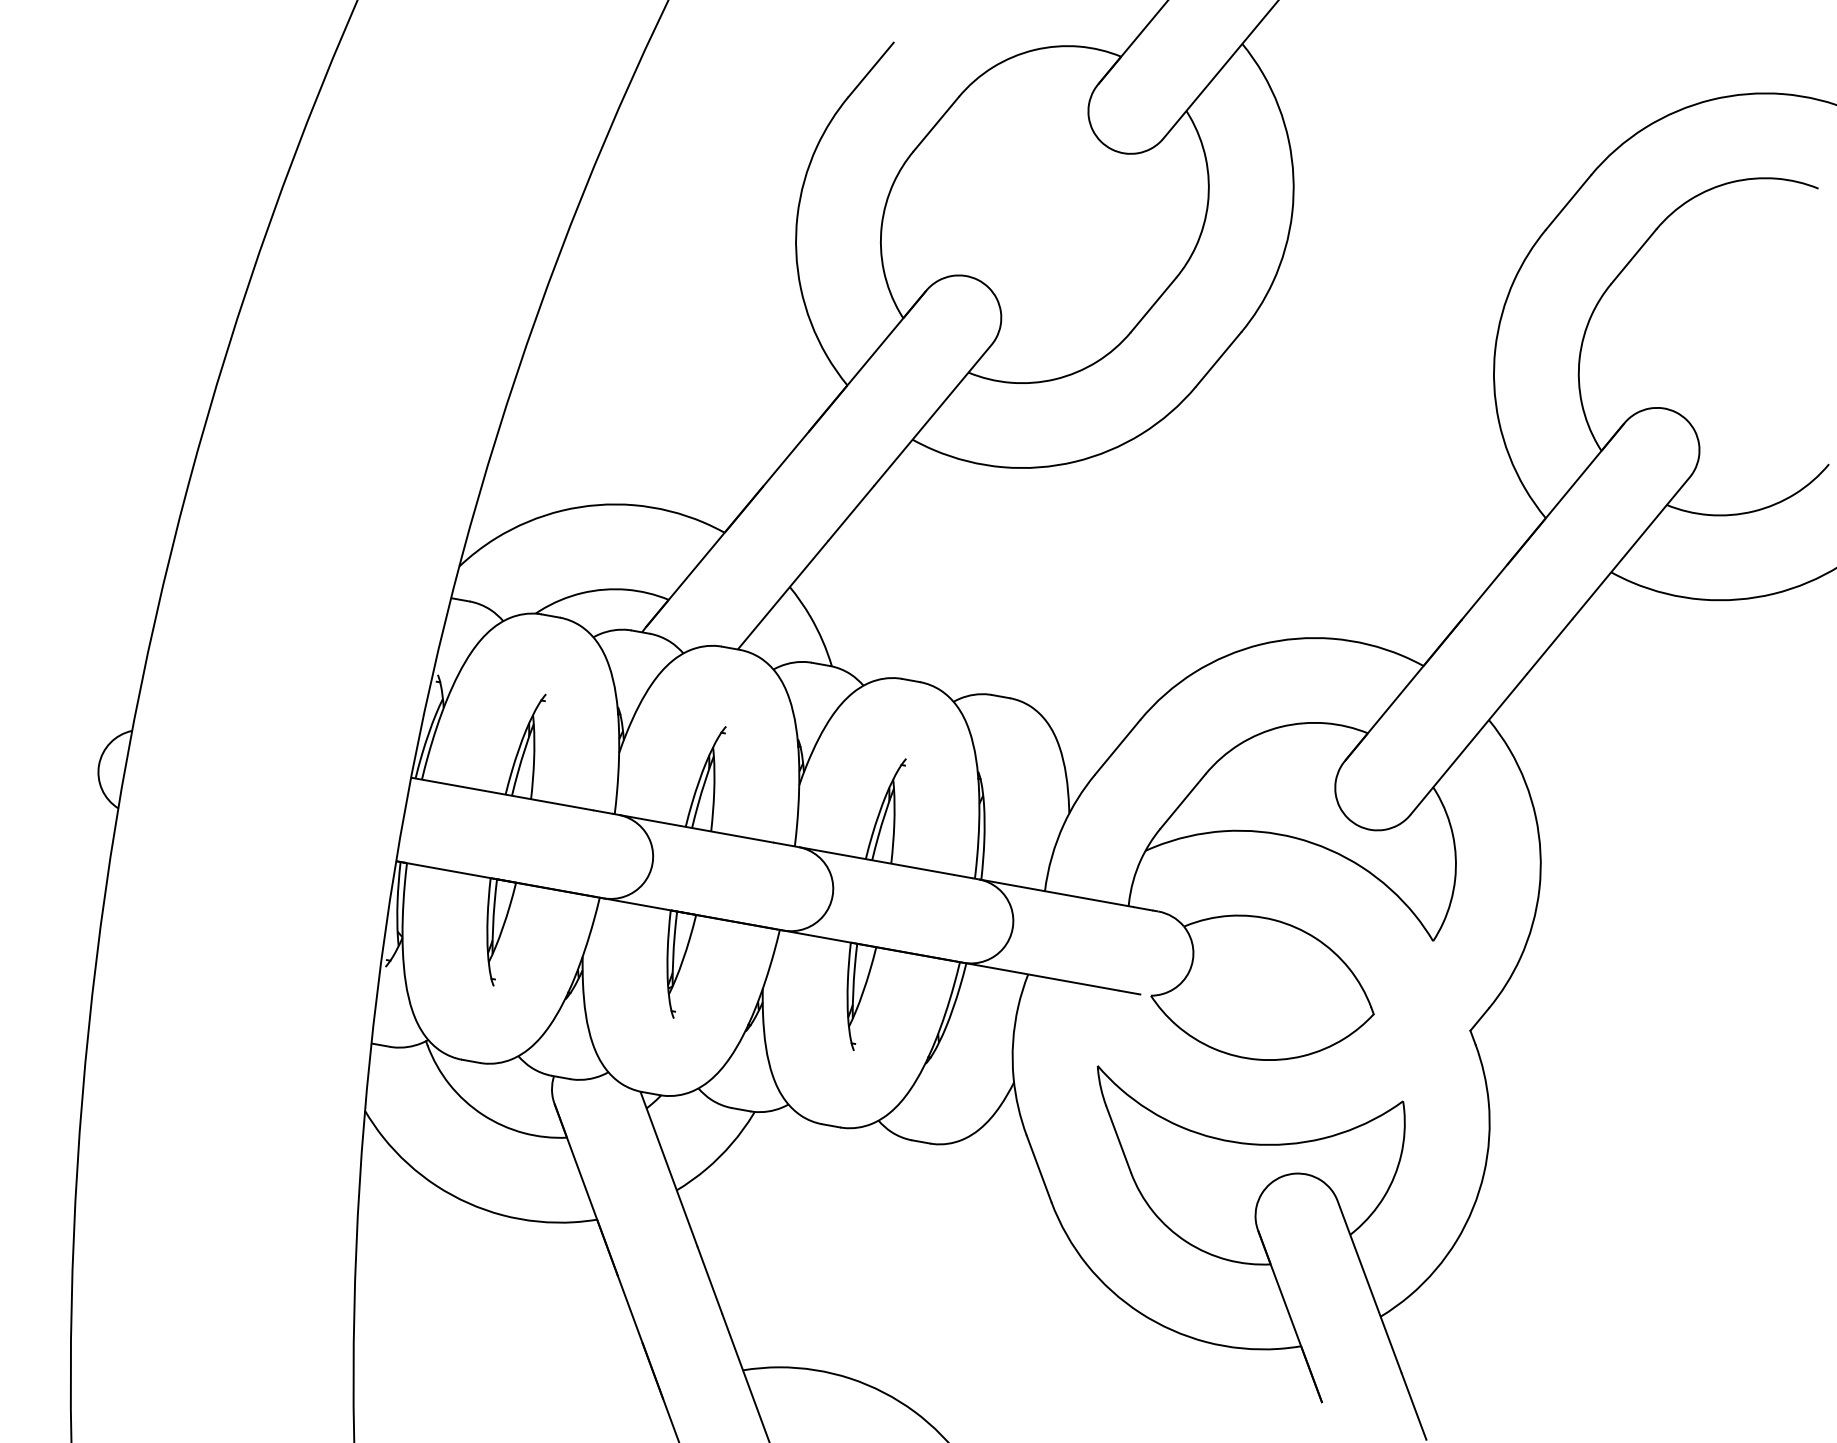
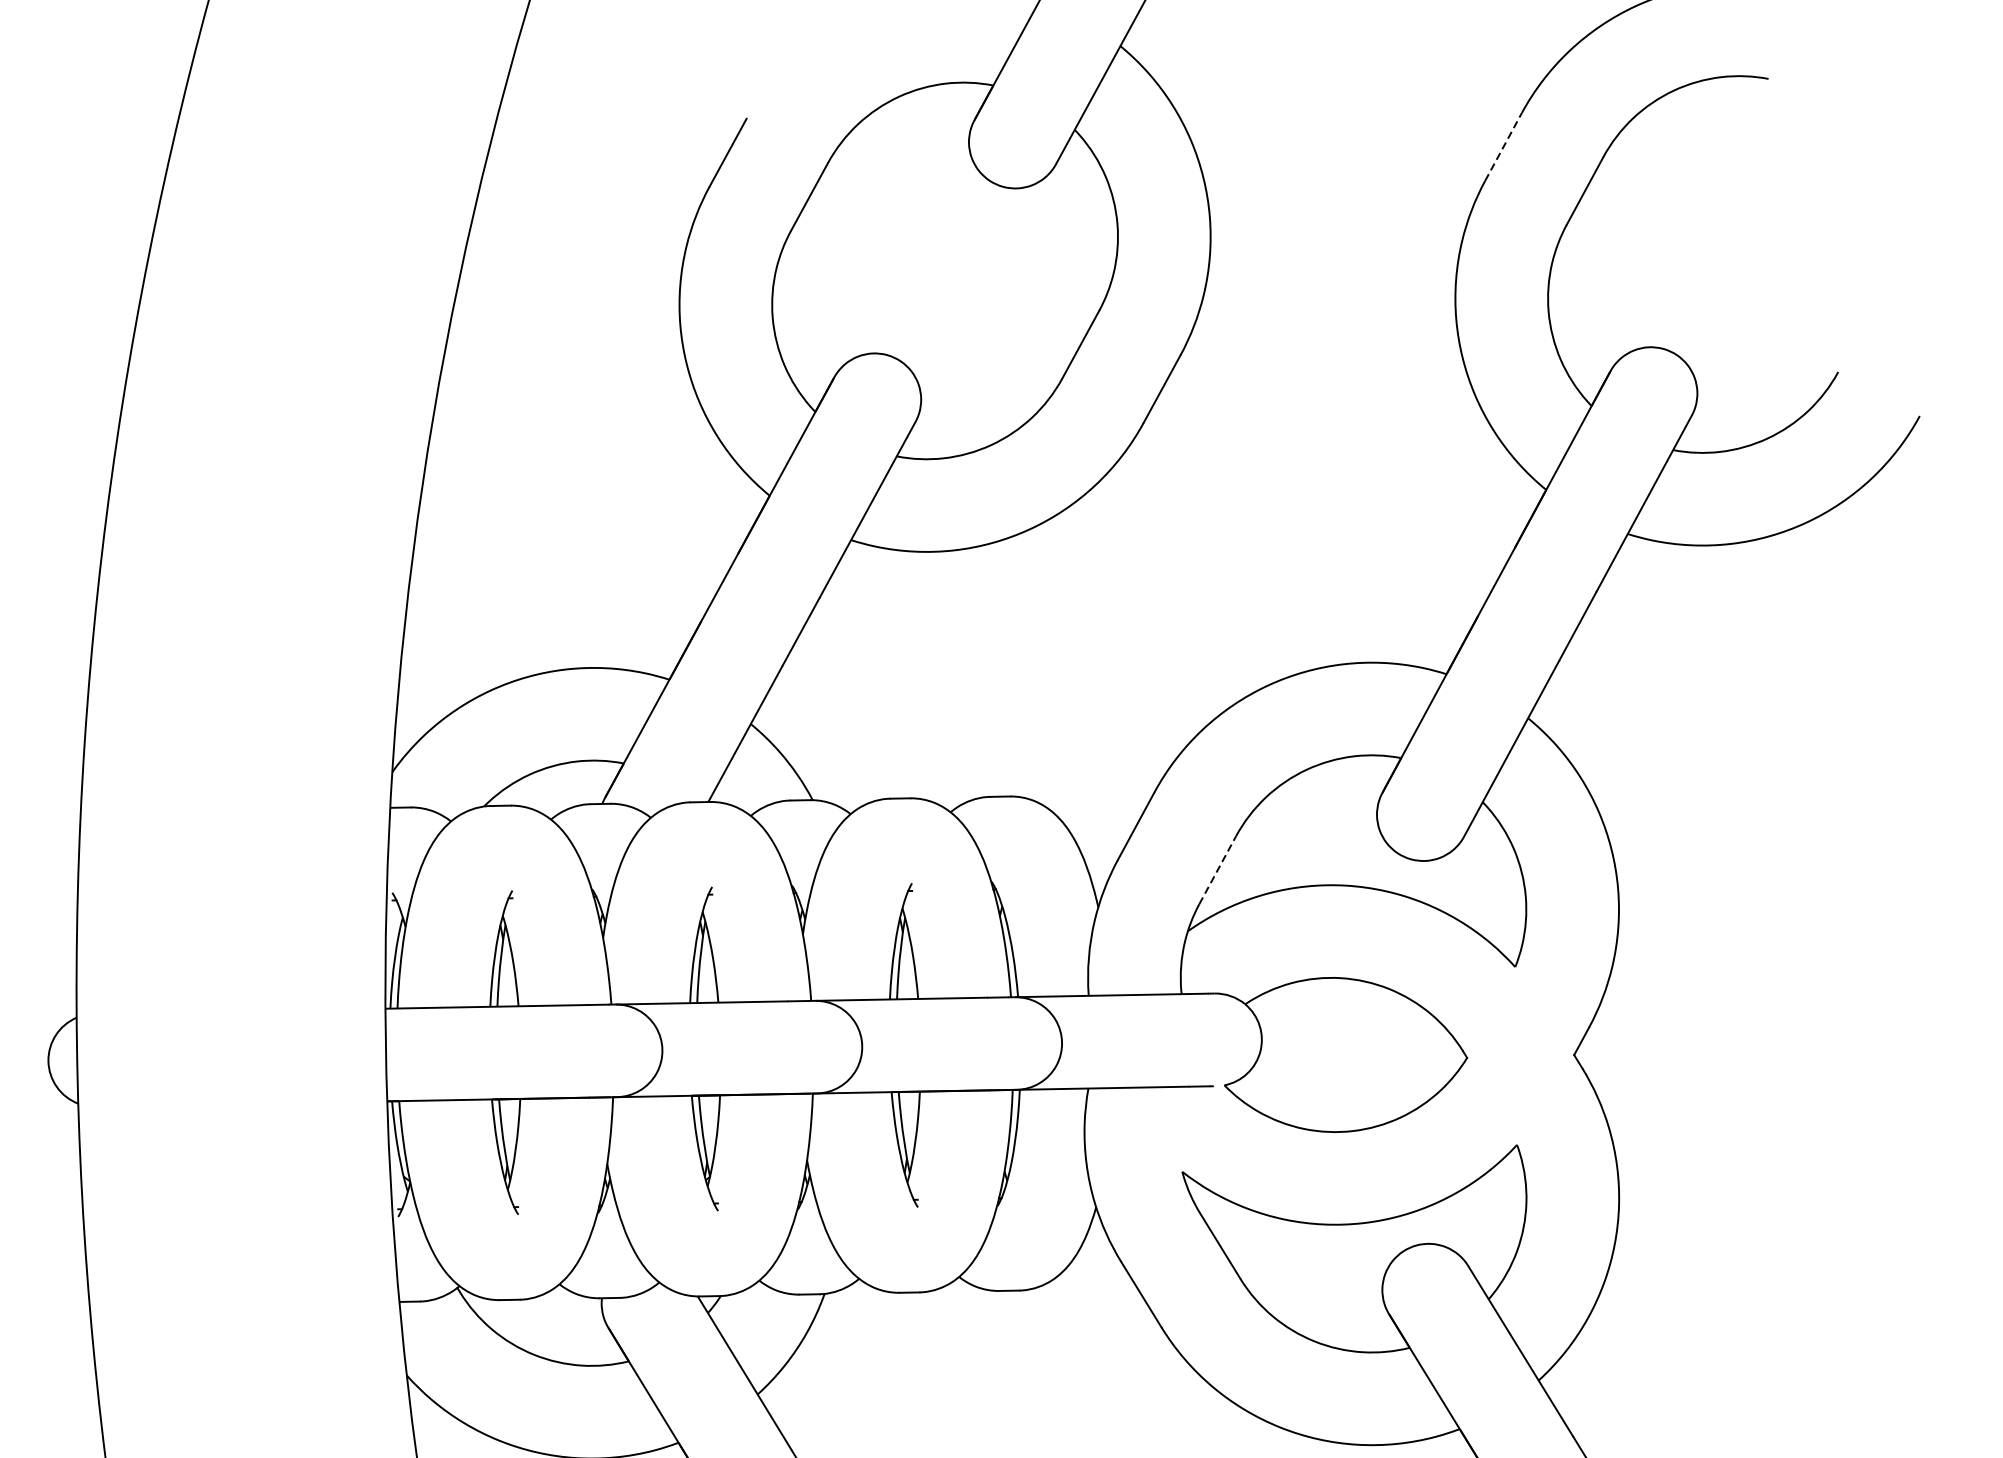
line: (1568, 202) -> (1503, 146), solid -> dashed
line: (1183, 800) -> (1217, 869), solid -> dashed

